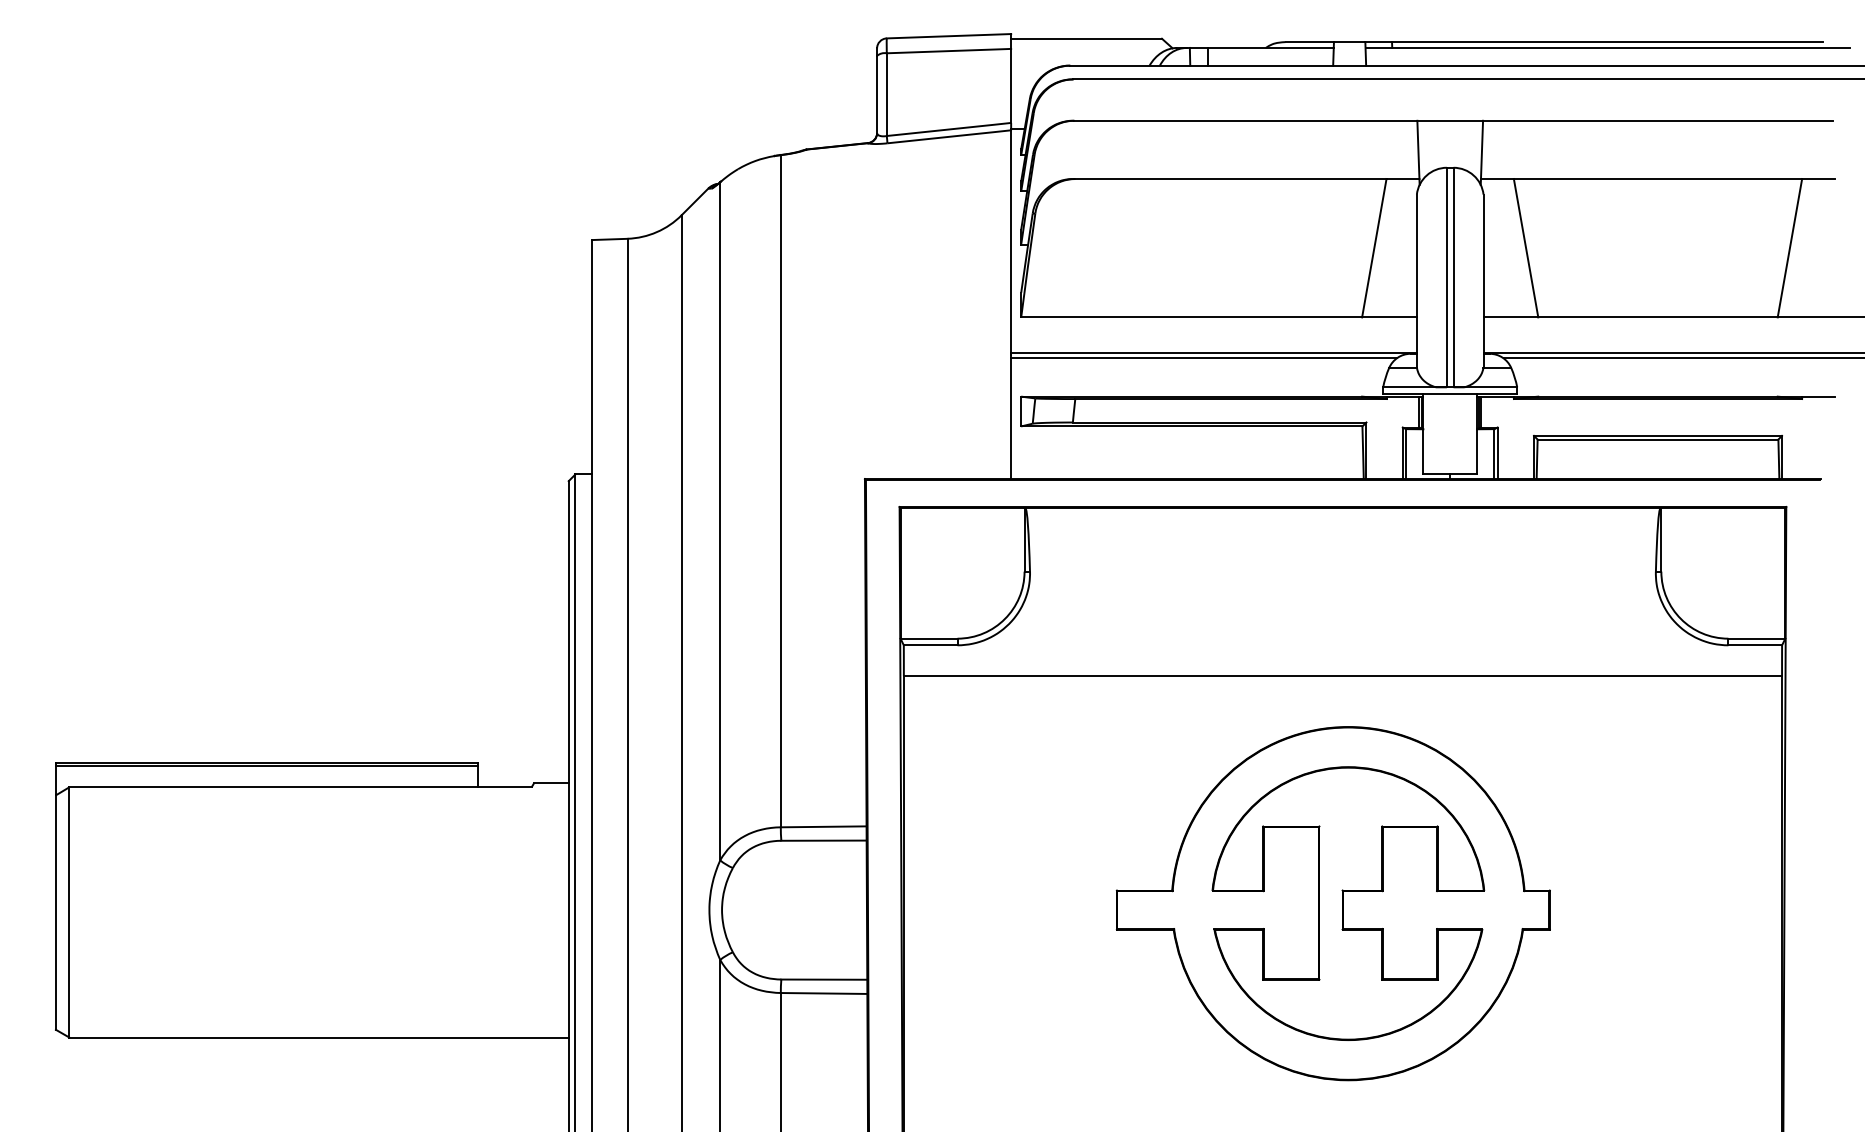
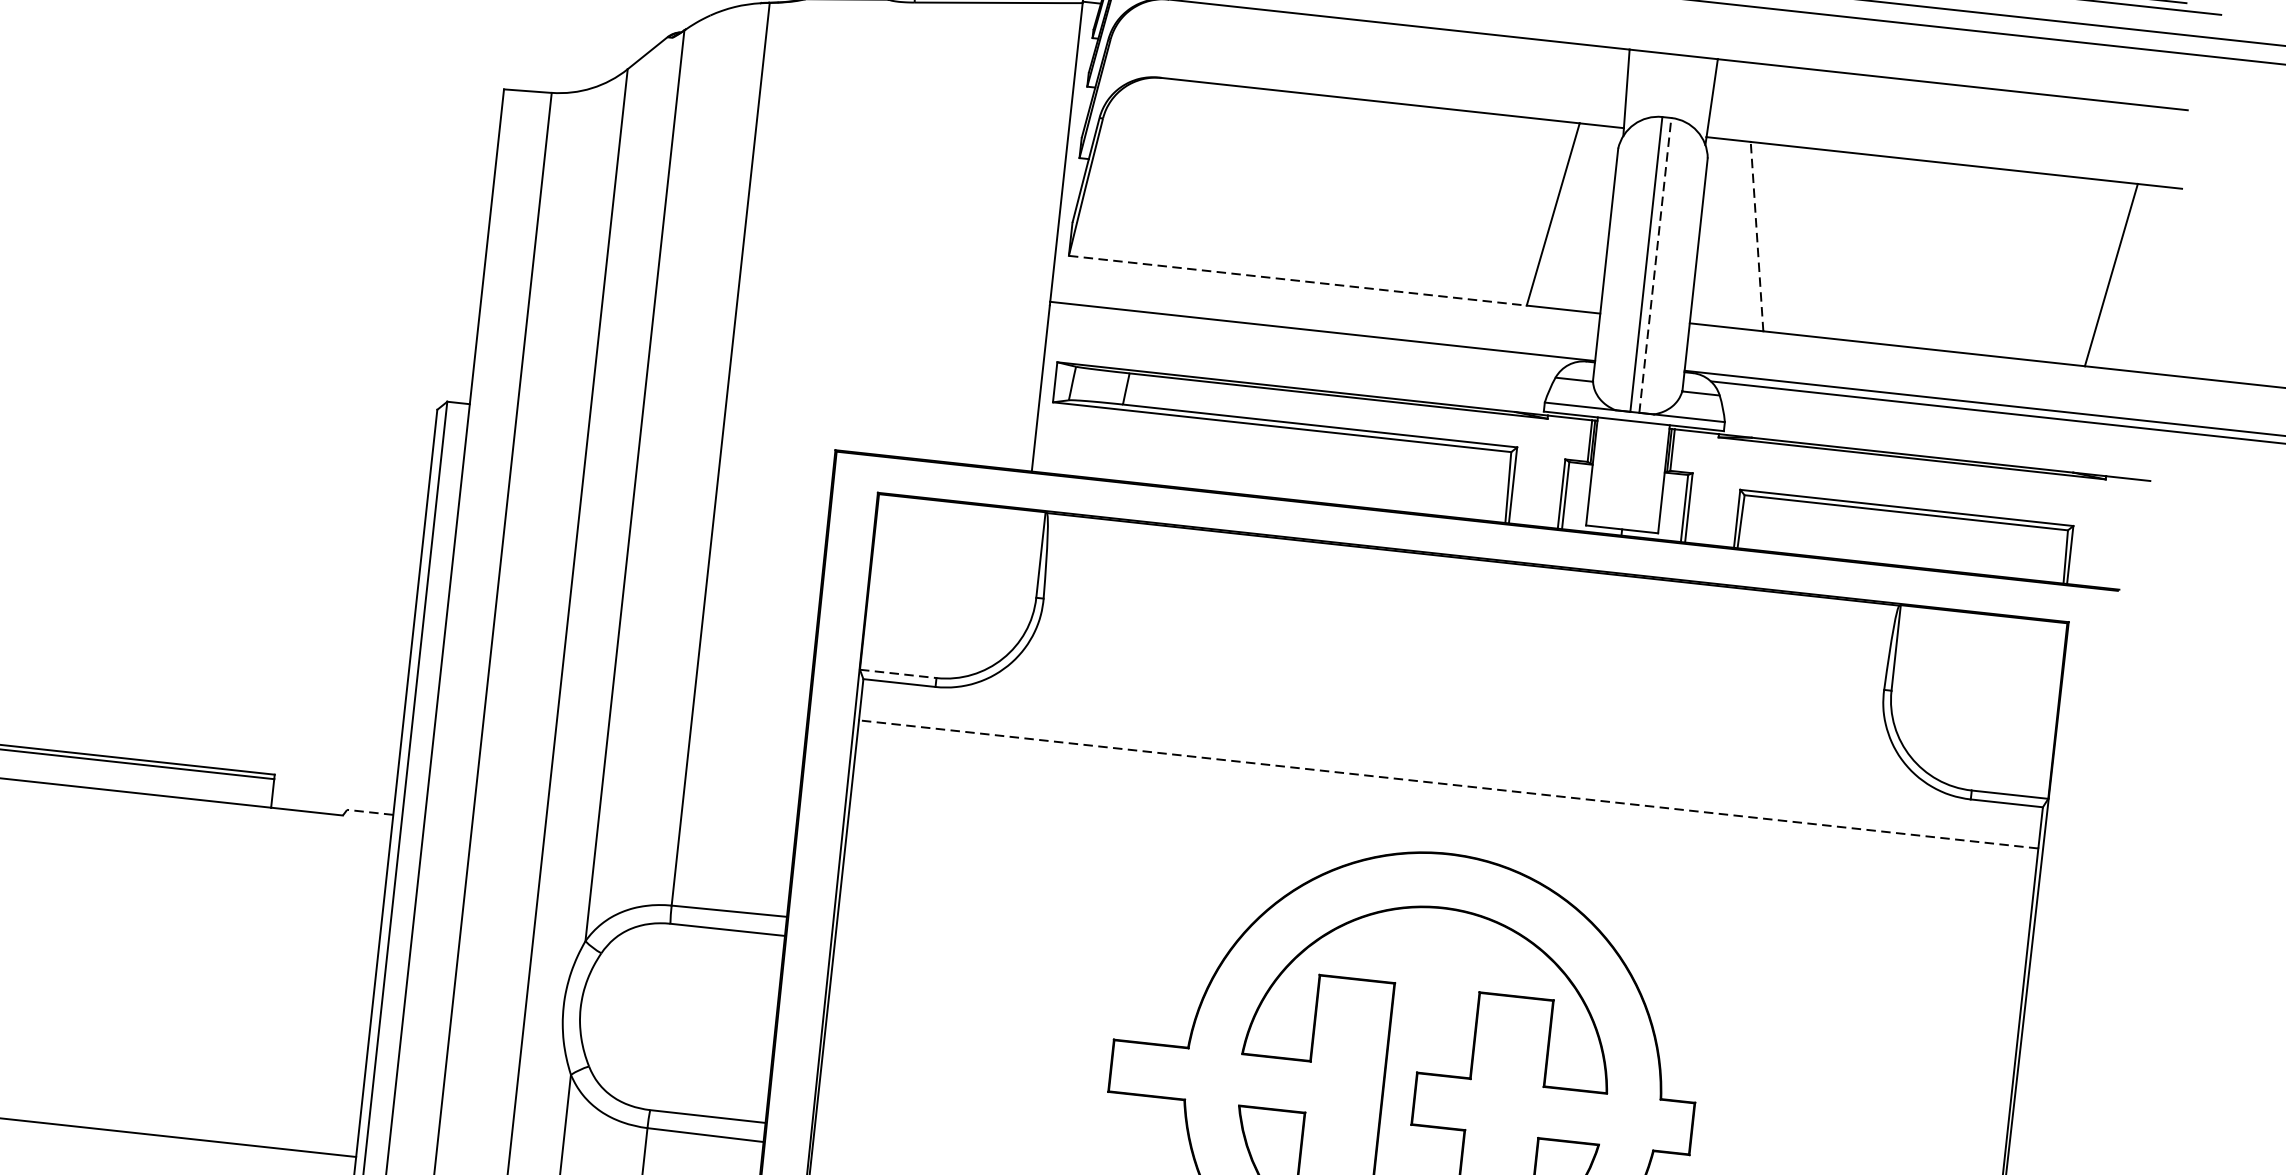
line: (1526, 247) -> (1757, 235), solid -> dashed
line: (1453, 277) -> (1655, 265), solid -> dashed
line: (1192, 317) -> (1298, 280), solid -> dashed
line: (1203, 358) -> (1307, 337), removed
line: (929, 638) -> (898, 673), solid -> dashed
line: (1342, 676) -> (1448, 785), solid -> dashed
line: (551, 782) -> (370, 811), solid -> dashed

